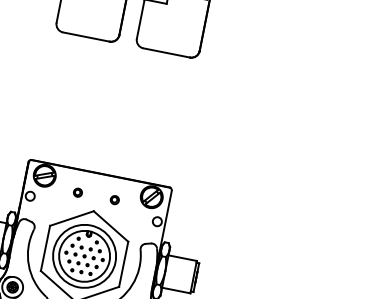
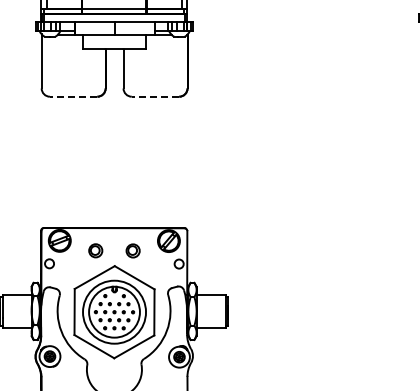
line: (86, 36) -> (73, 96), solid -> dashed
line: (166, 52) -> (155, 96), solid -> dashed
part: (77, 193) -> (95, 251), size x1.6
part: (115, 200) -> (133, 251), size x1.6

